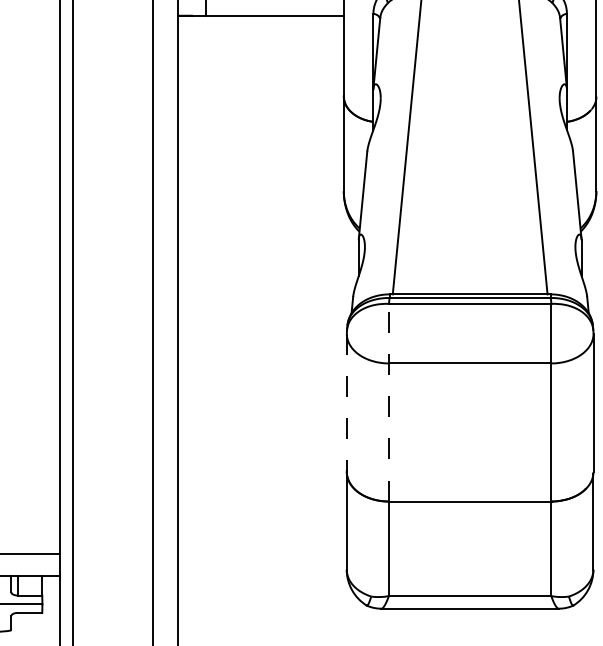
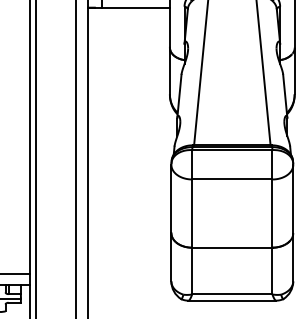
line: (389, 401) -> (192, 198), dashed -> solid
line: (347, 403) -> (171, 199), dashed -> solid

